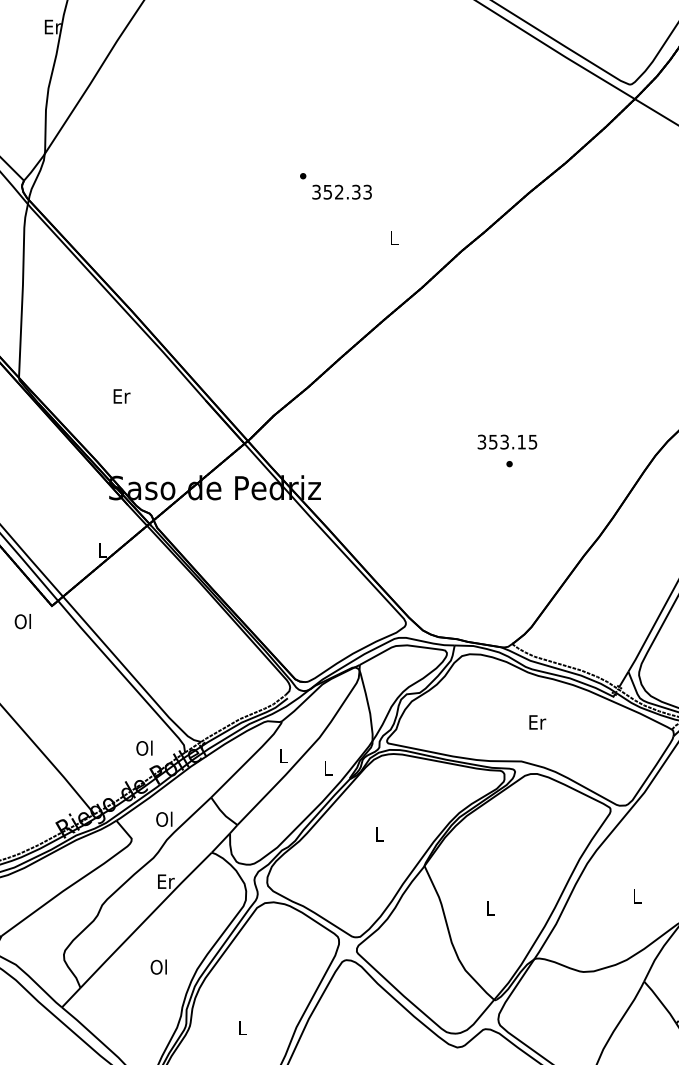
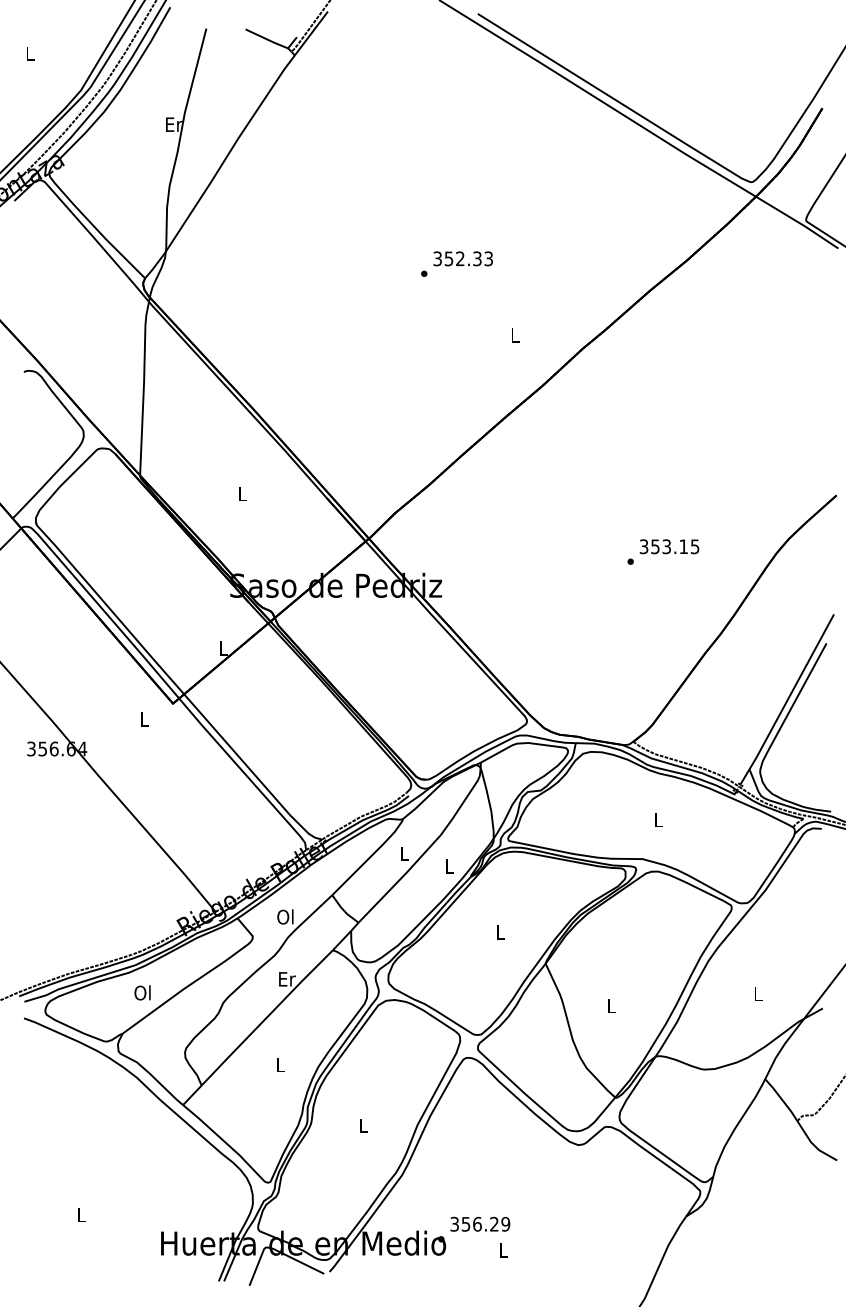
text: (341, 191) -> (462, 258), moved
text: (121, 395) -> (242, 493), Er -> L
text: (507, 441) -> (669, 546), moved
text: (22, 620) -> (143, 718), Ol -> L
text: (537, 721) -> (658, 819), Er -> L
text: (144, 747) -> (142, 992), moved
text: (158, 966) -> (279, 1064), Ol -> L

